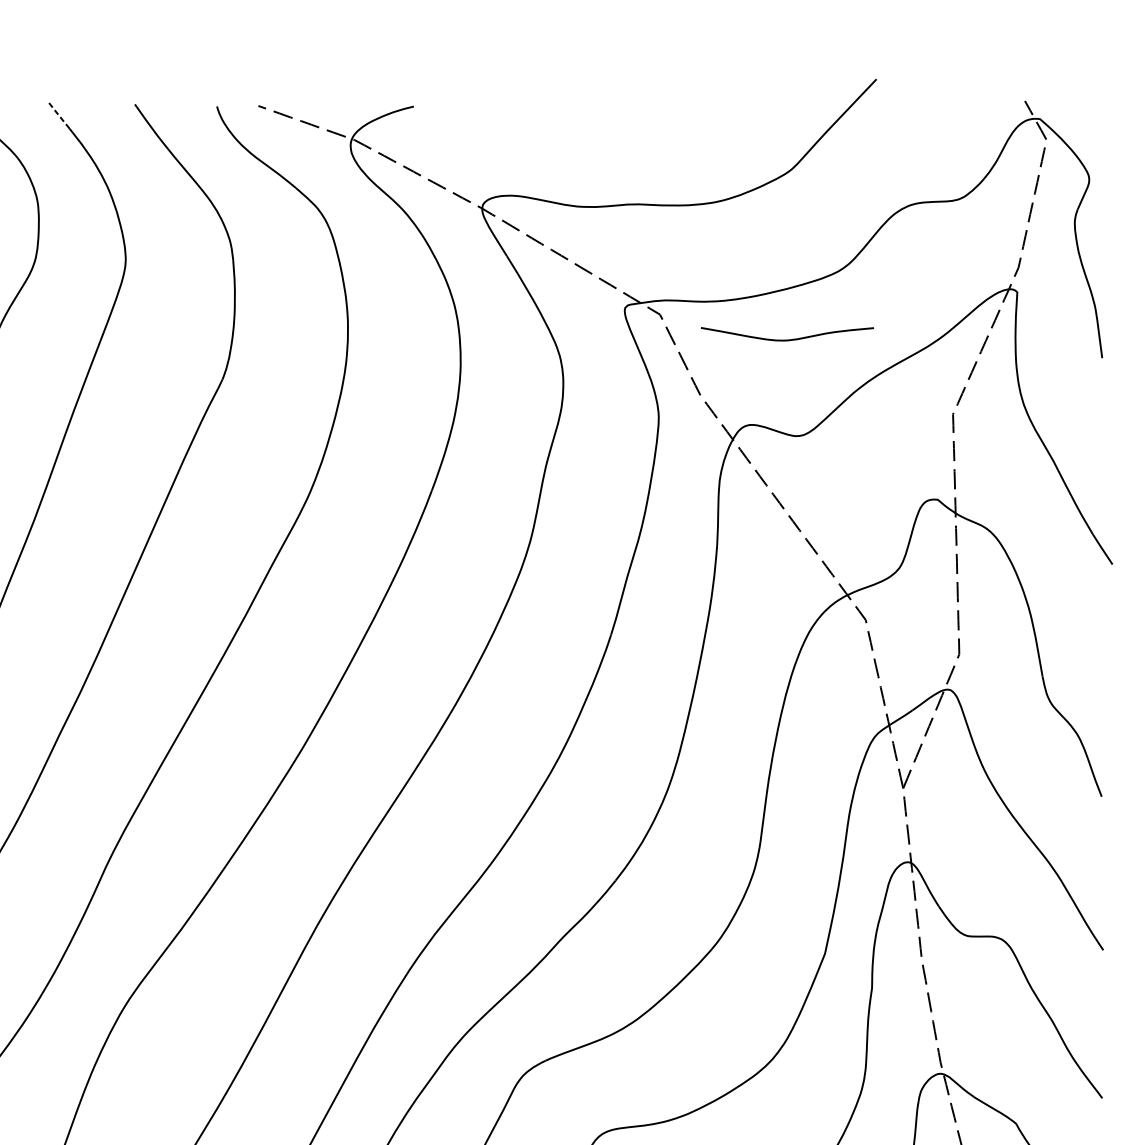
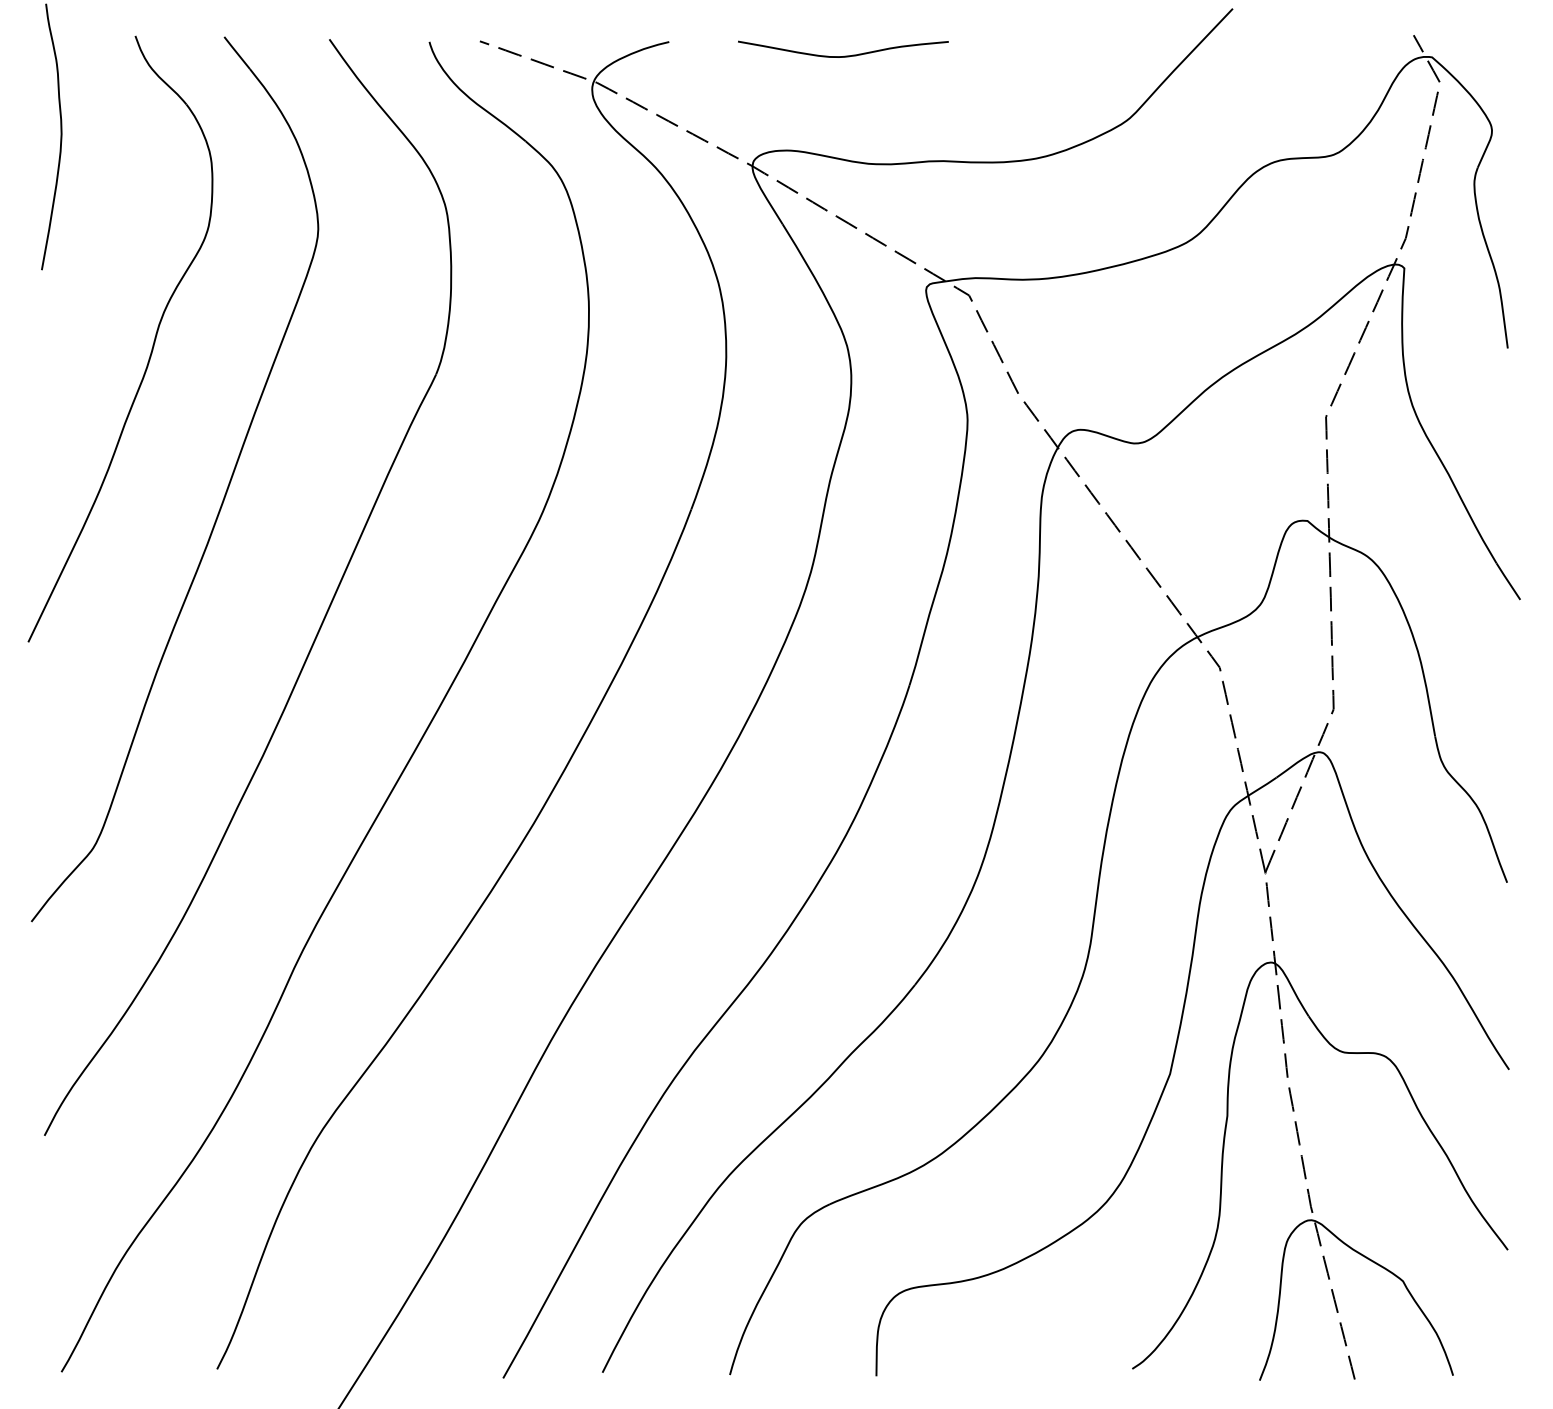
line: (58, 115) -> (236, 52), dashed -> solid
curve: (788, 339) -> (844, 55), moved

